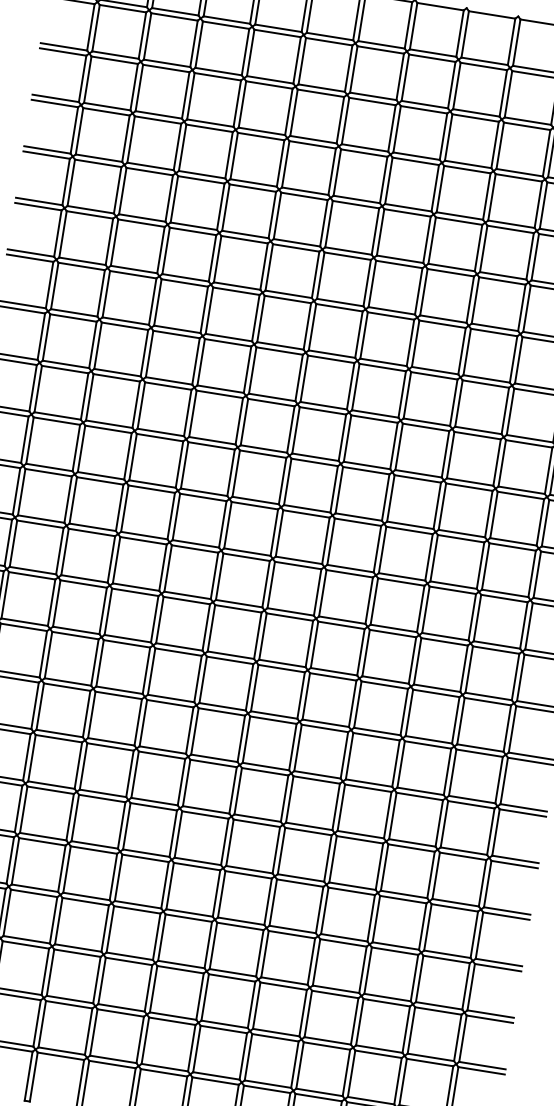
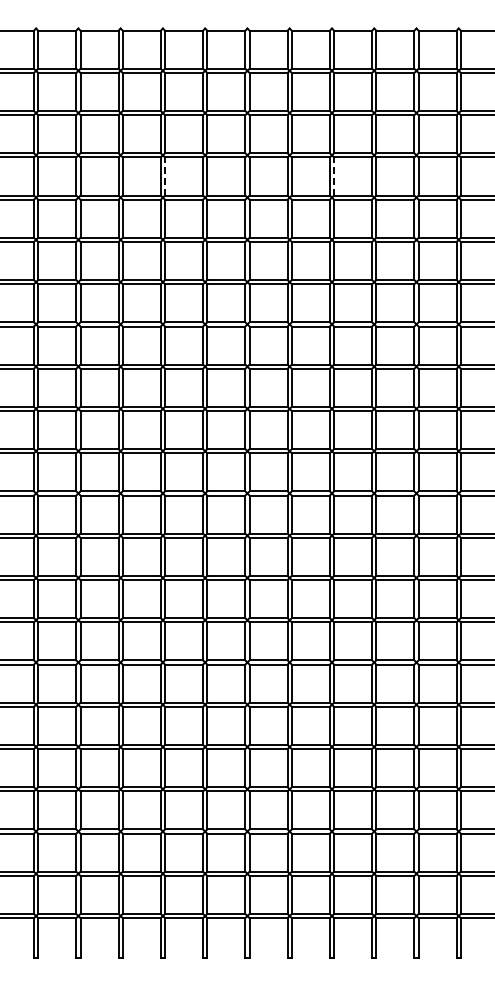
line: (234, 156) -> (165, 176), solid -> dashed
line: (440, 189) -> (334, 176), solid -> dashed

